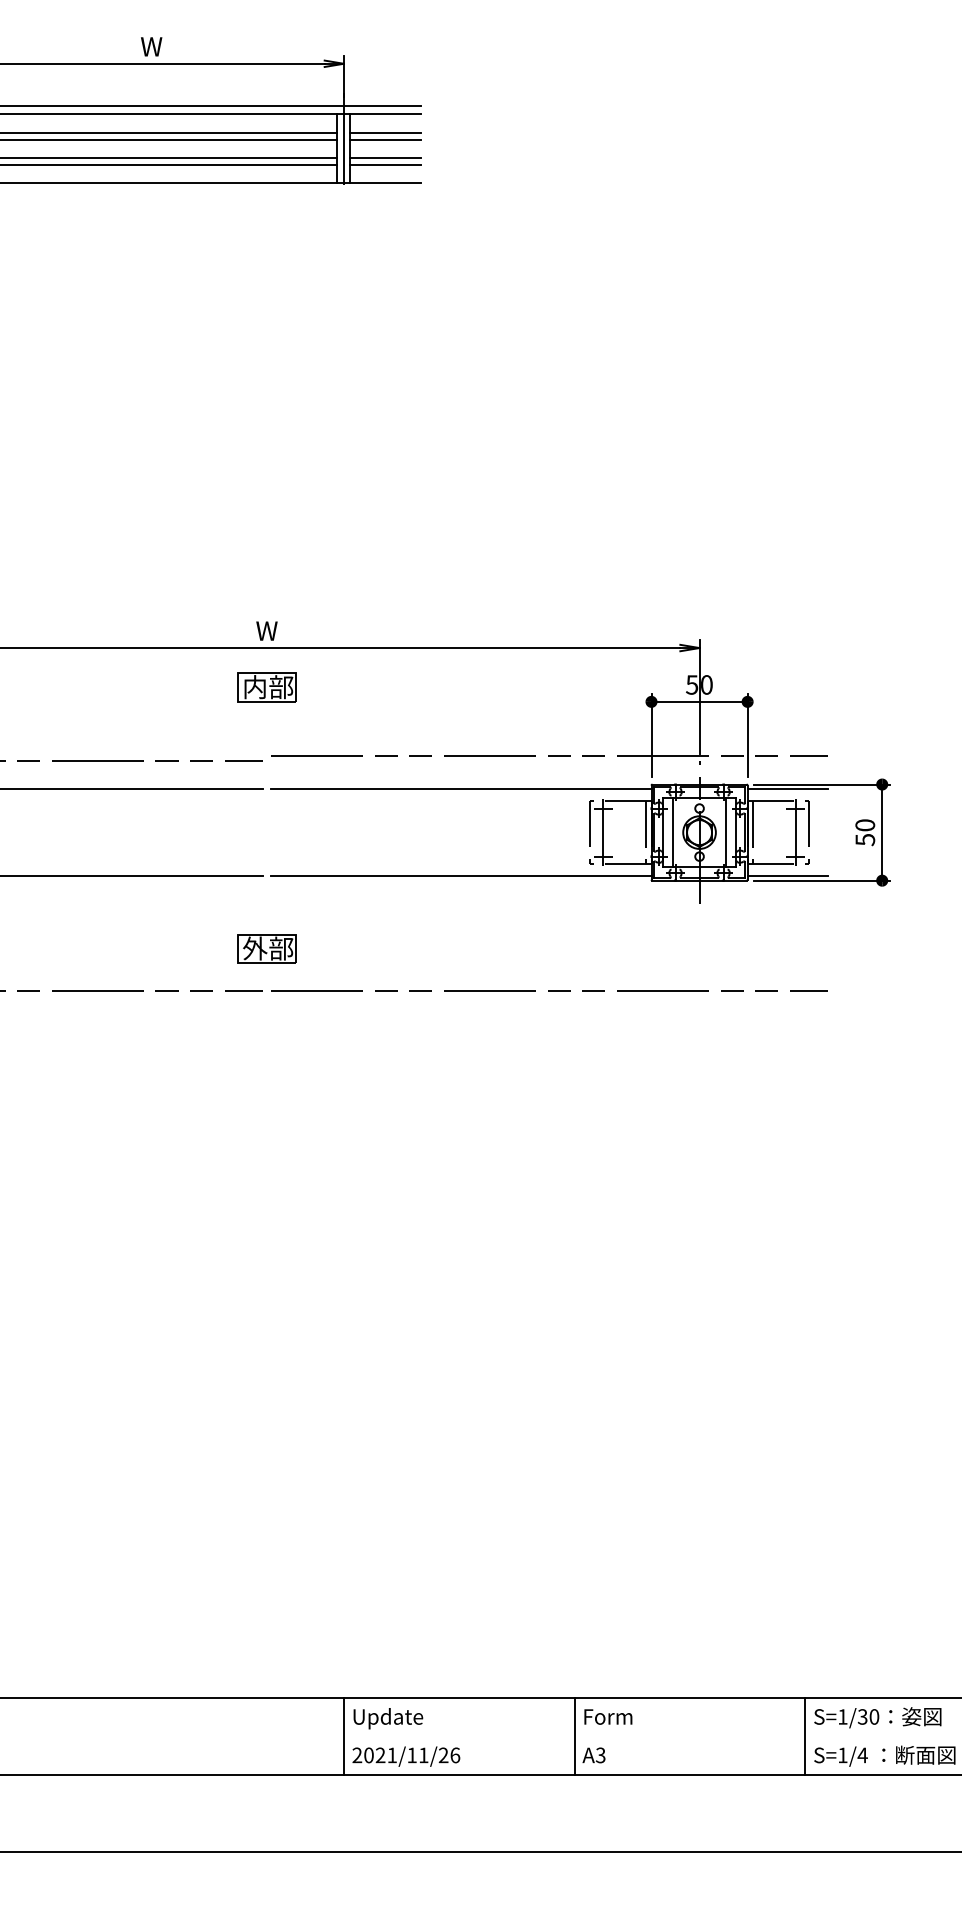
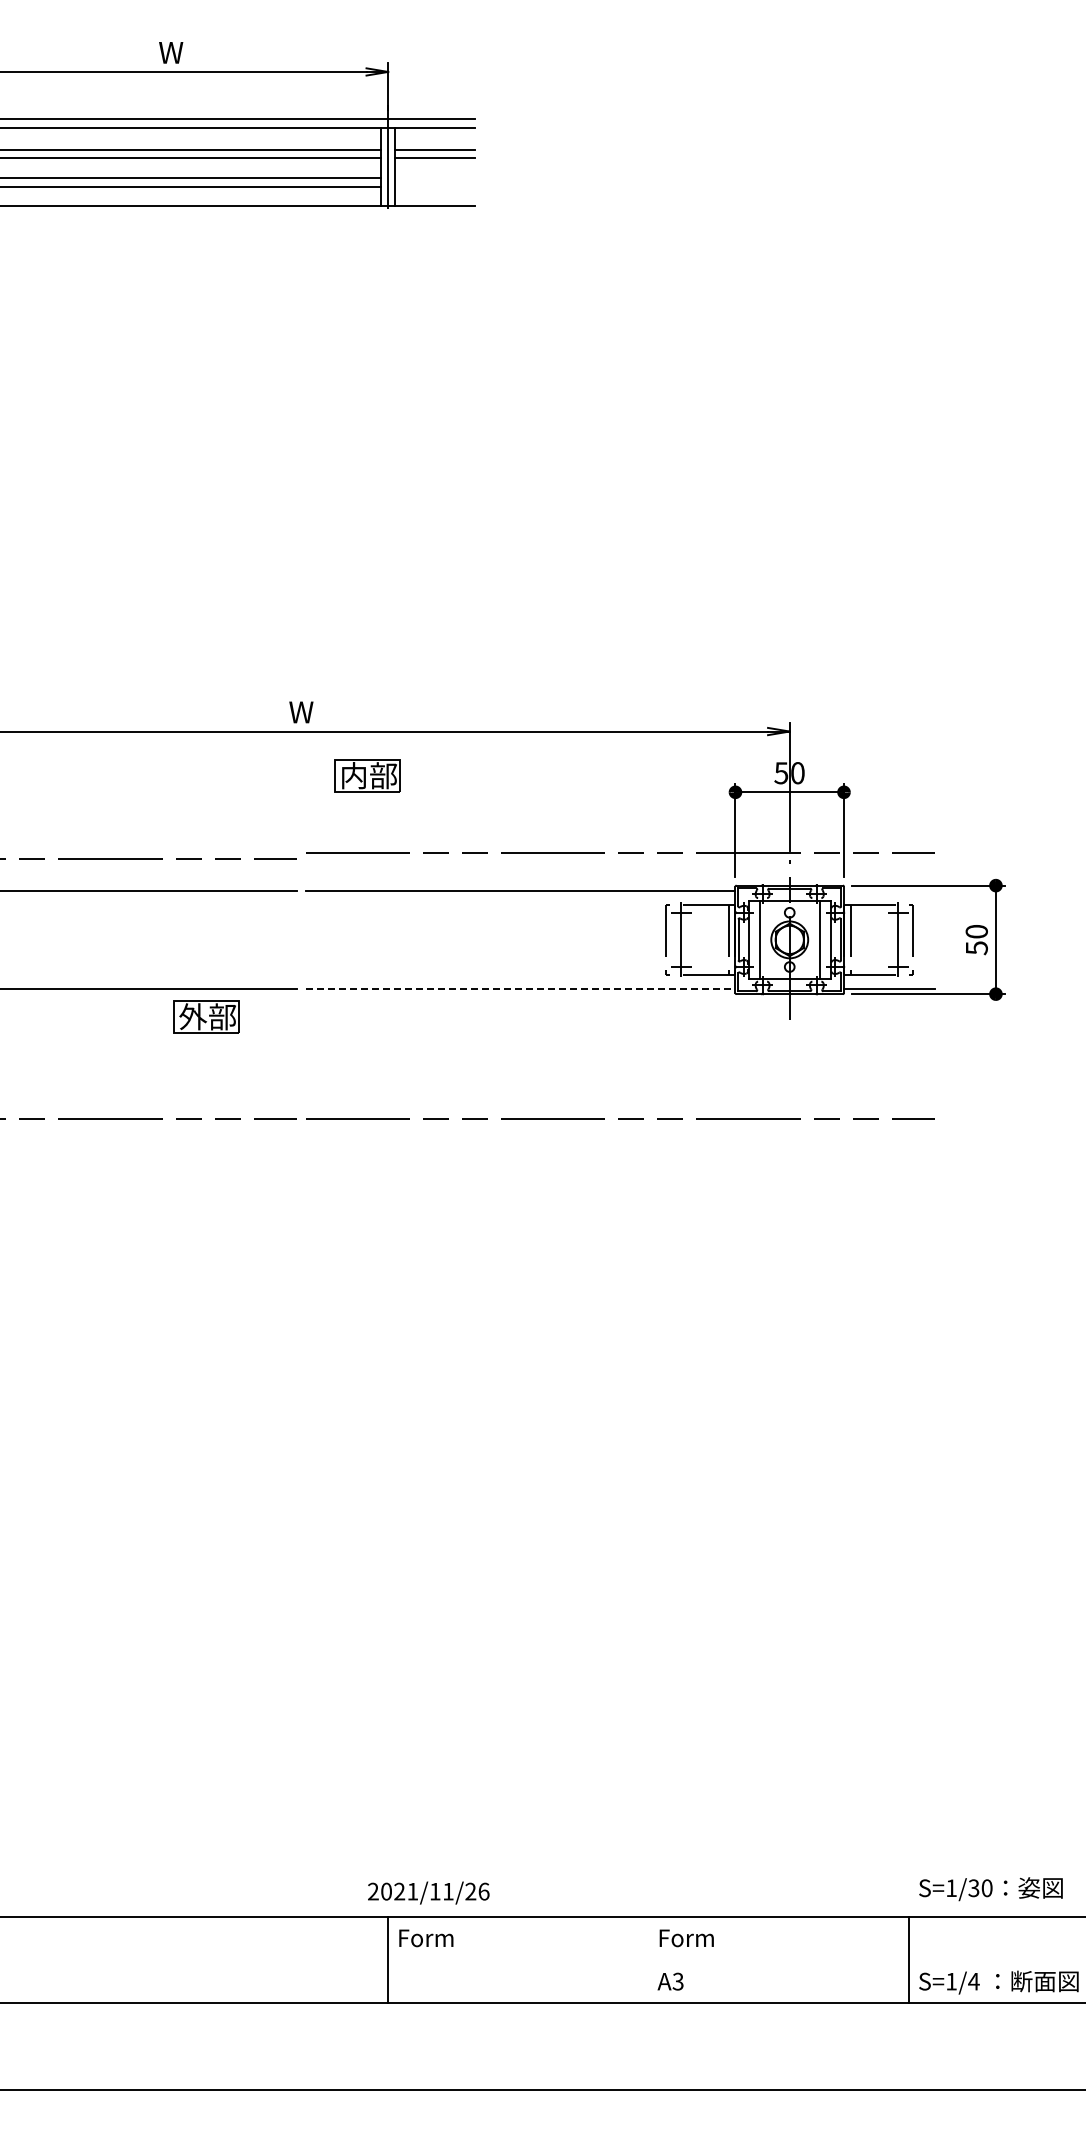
line: (385, 157) -> (435, 177), removed
line: (385, 165) -> (435, 186), removed
part: (267, 686) -> (367, 775), moved
line: (787, 789) -> (889, 891), removed
line: (461, 875) -> (520, 988), solid -> dashed
part: (267, 948) -> (206, 1016), moved
text: (388, 1718) -> (438, 1940), Update -> Form
text: (877, 1718) -> (990, 1889), moved
line: (574, 1735) -> (648, 1959), removed
text: (406, 1756) -> (428, 1892), moved

